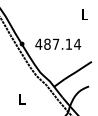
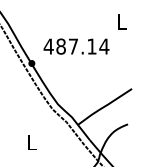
text: (58, 43) -> (76, 45), moved

